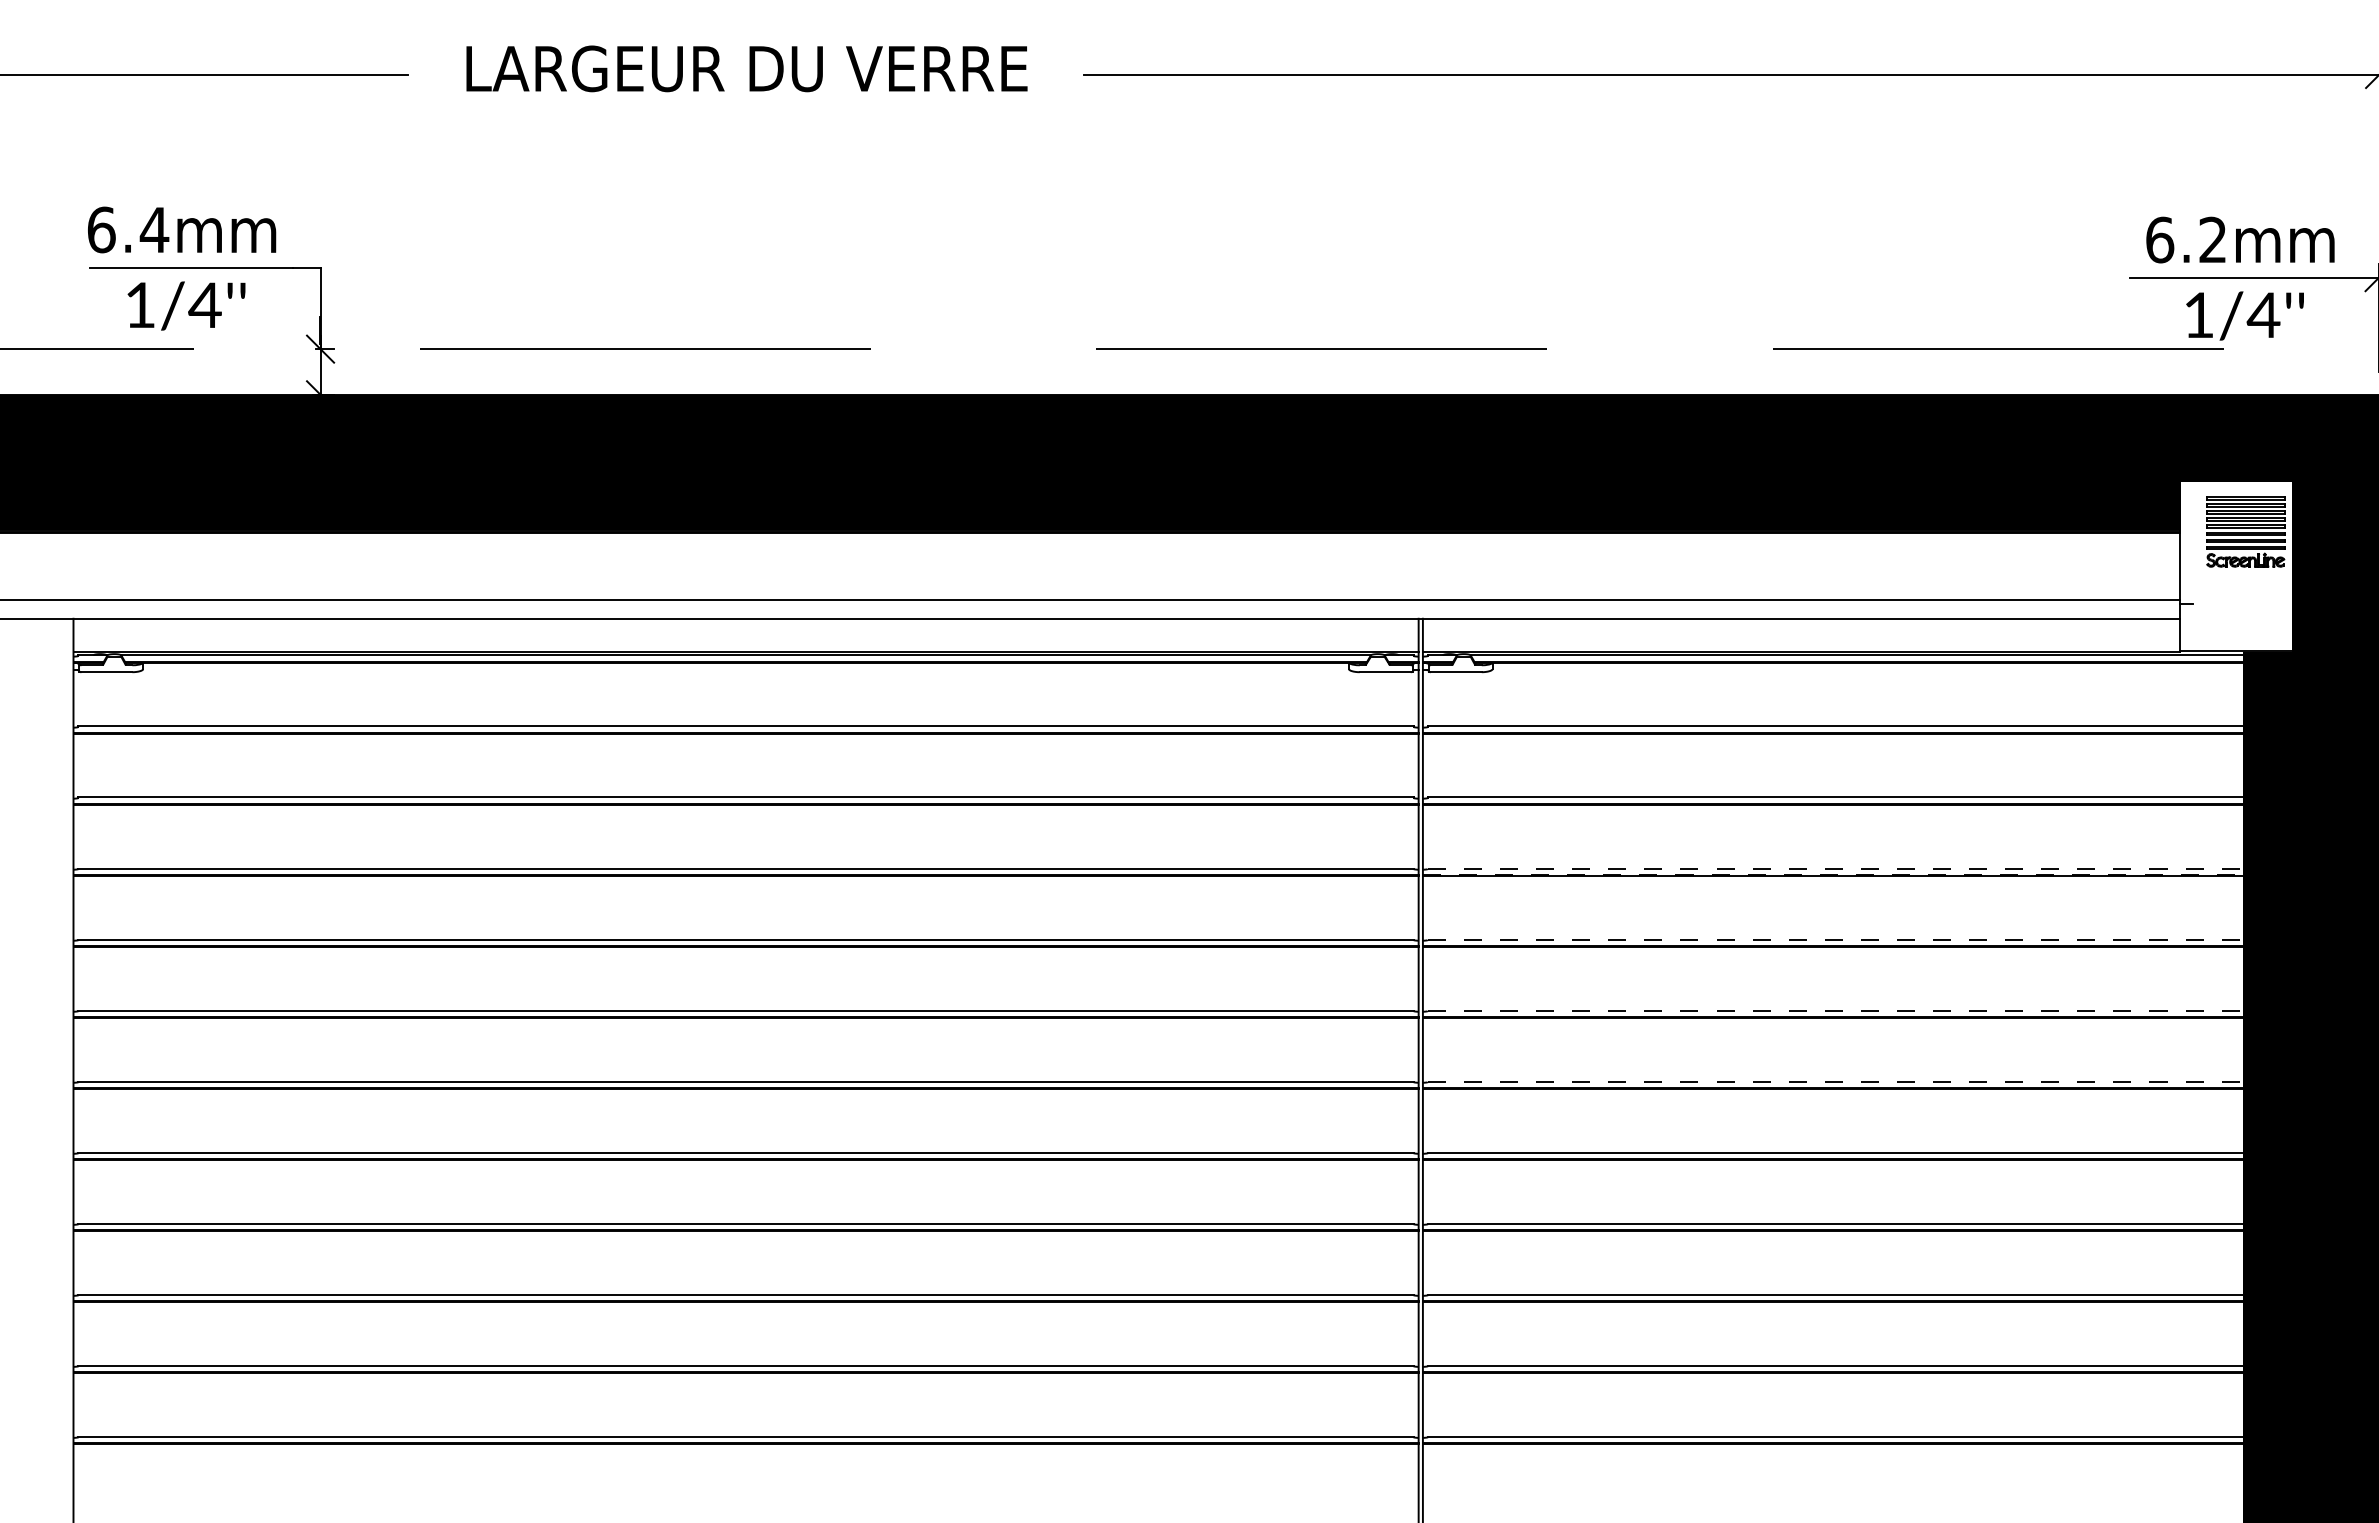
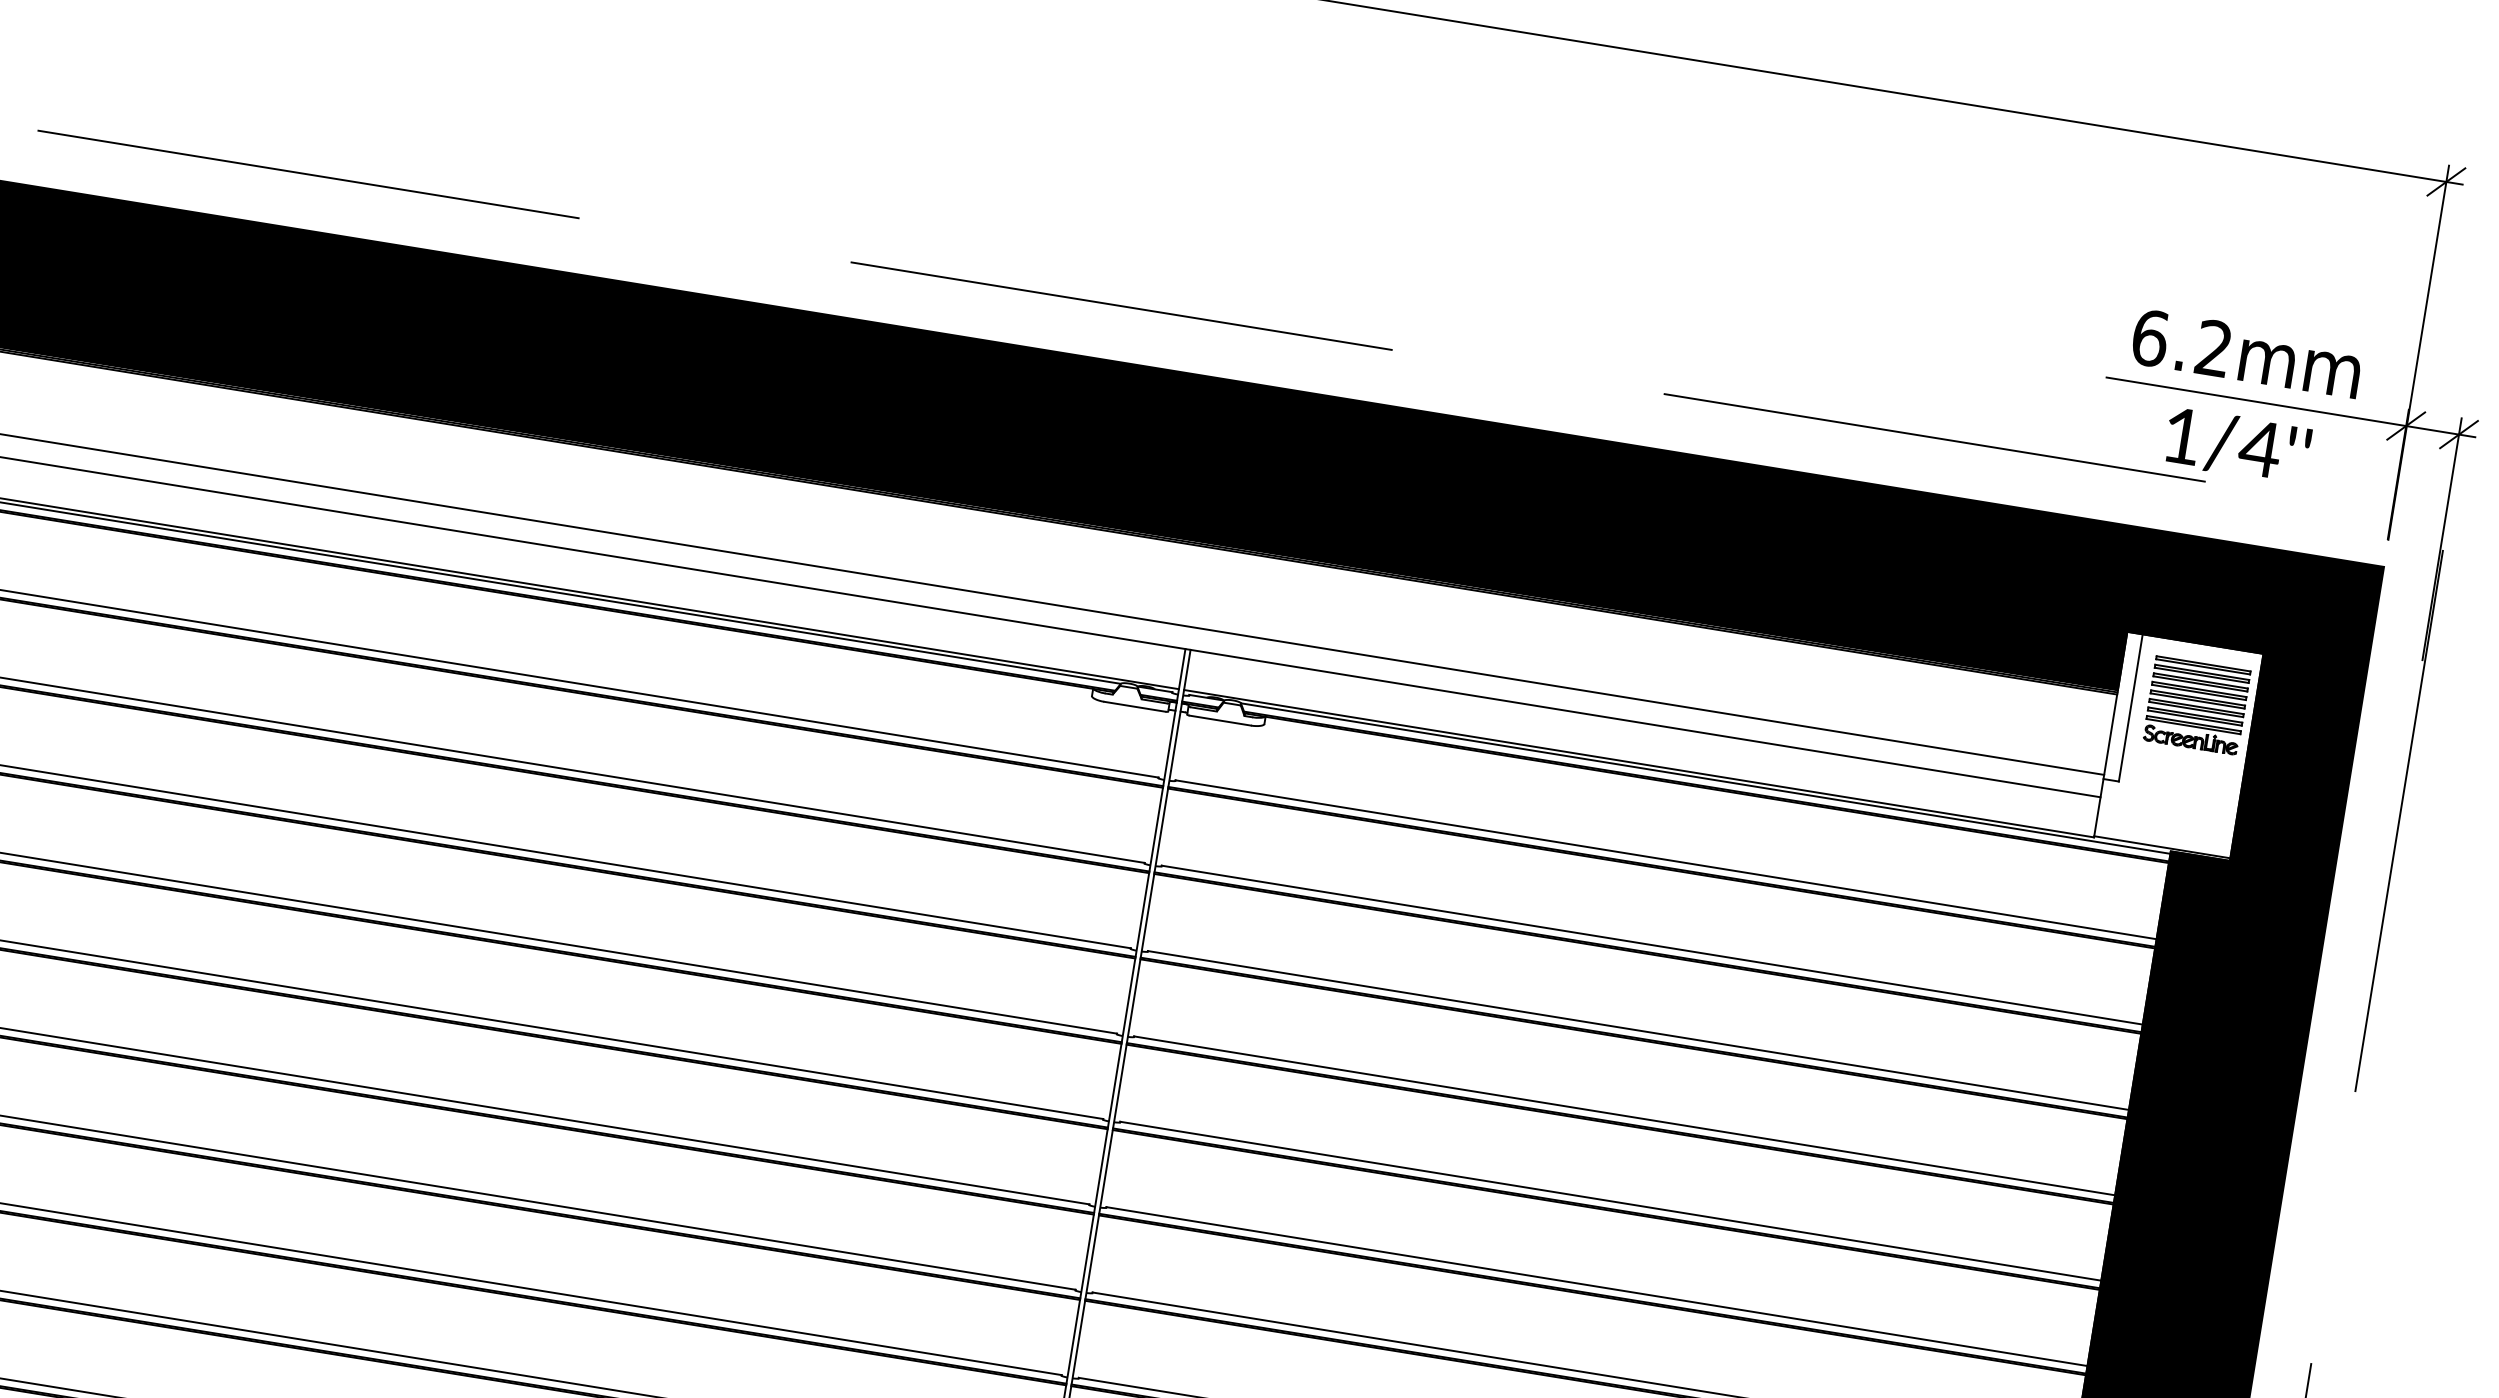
line: (2192, 541) -> (2130, 706), added
line: (1836, 868) -> (1639, 1030), dashed -> solid
line: (1833, 874) -> (1634, 1037), dashed -> solid
line: (1836, 939) -> (1625, 1115), dashed -> solid
line: (1836, 1010) -> (1611, 1201), dashed -> solid
line: (1836, 1081) -> (1597, 1286), dashed -> solid

